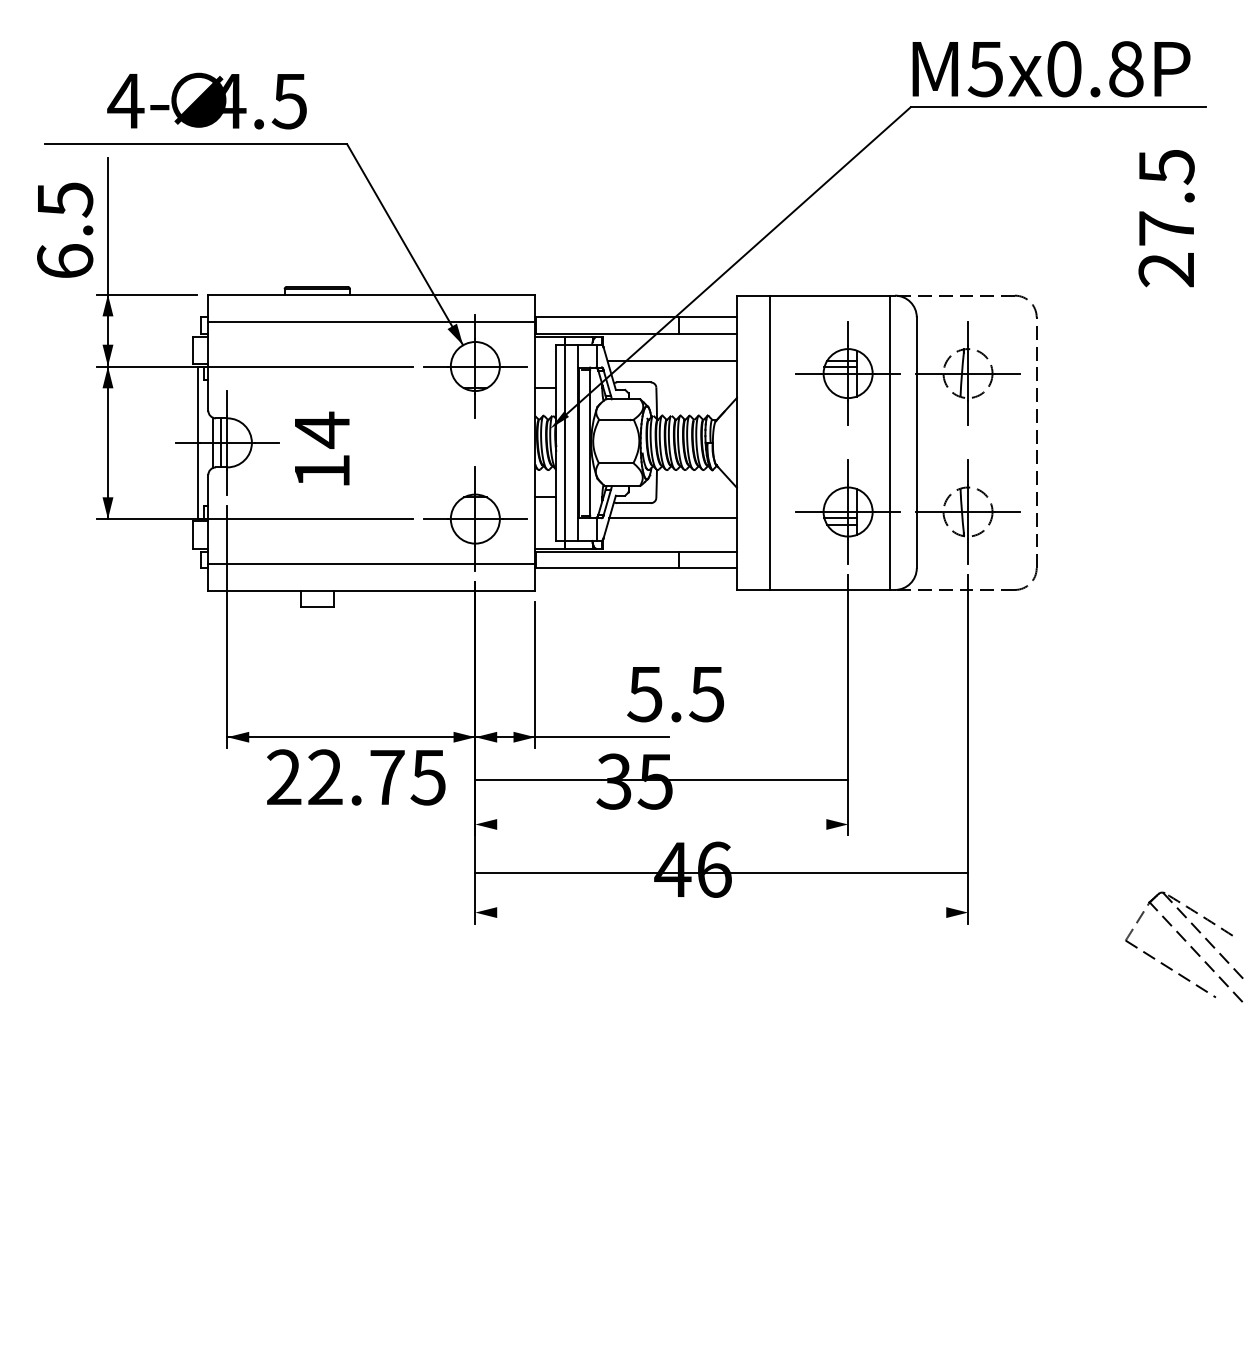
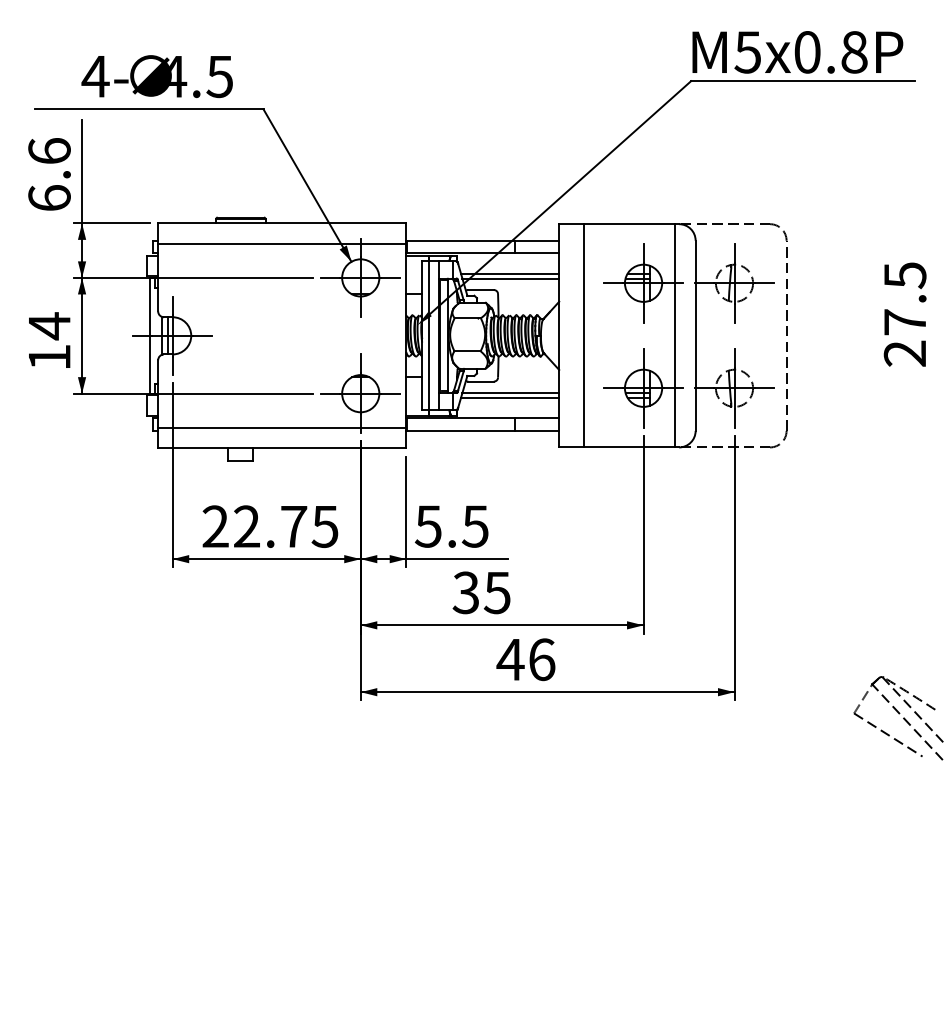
text: (65, 199) -> (49, 151), 6.5 -> 6.6
text: (1165, 218) -> (904, 314), moved
line: (672, 367) -> (510, 278), added
text: (322, 447) -> (49, 339), moved
line: (672, 524) -> (510, 397), added
text: (675, 694) -> (451, 526), moved
text: (356, 777) -> (270, 526), moved
line: (660, 779) -> (501, 625), moved
line: (721, 873) -> (547, 692), moved

